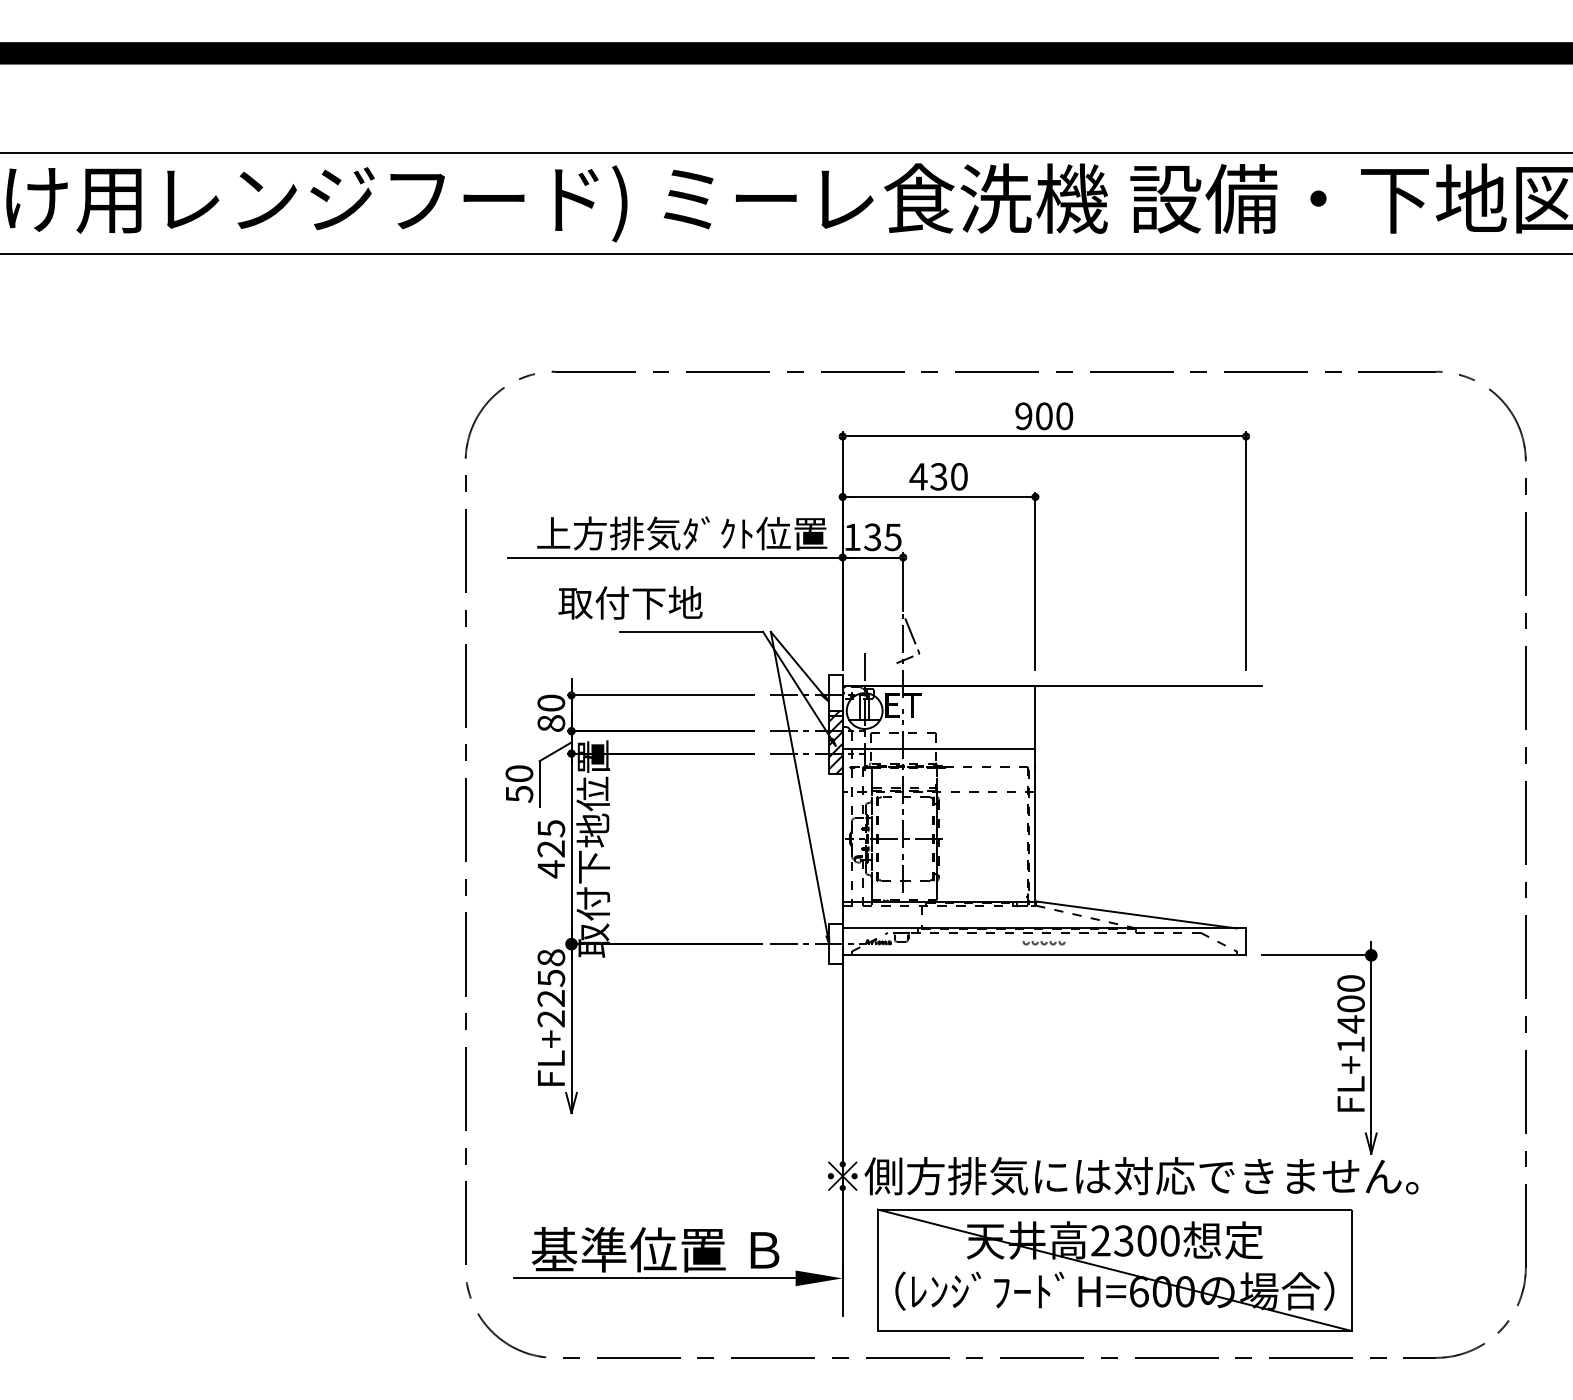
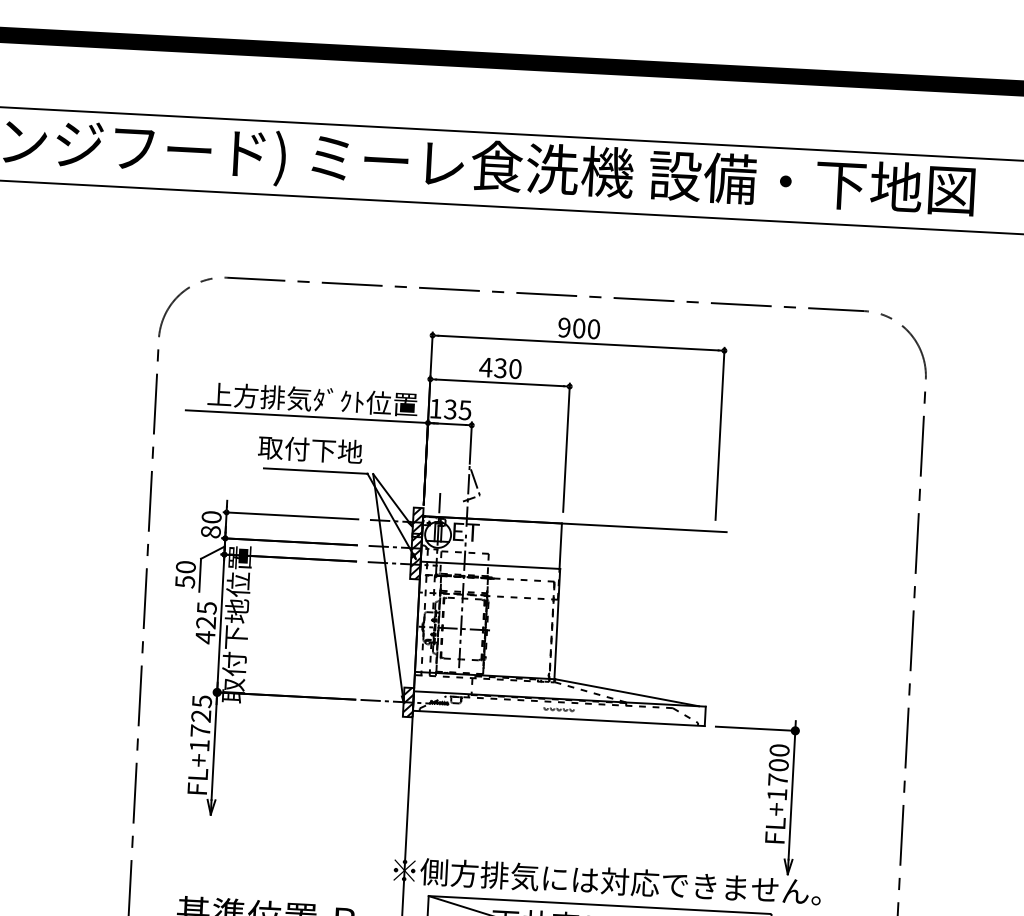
text: (630, 602) -> (310, 449), moved
hatch: (835, 695) -> (417, 522), added
hatch: (835, 943) -> (408, 701), added
text: (551, 988) -> (201, 723), FL+2258 -> FL+1725
text: (1350, 1024) -> (777, 780), FL+1400 -> FL+1700

